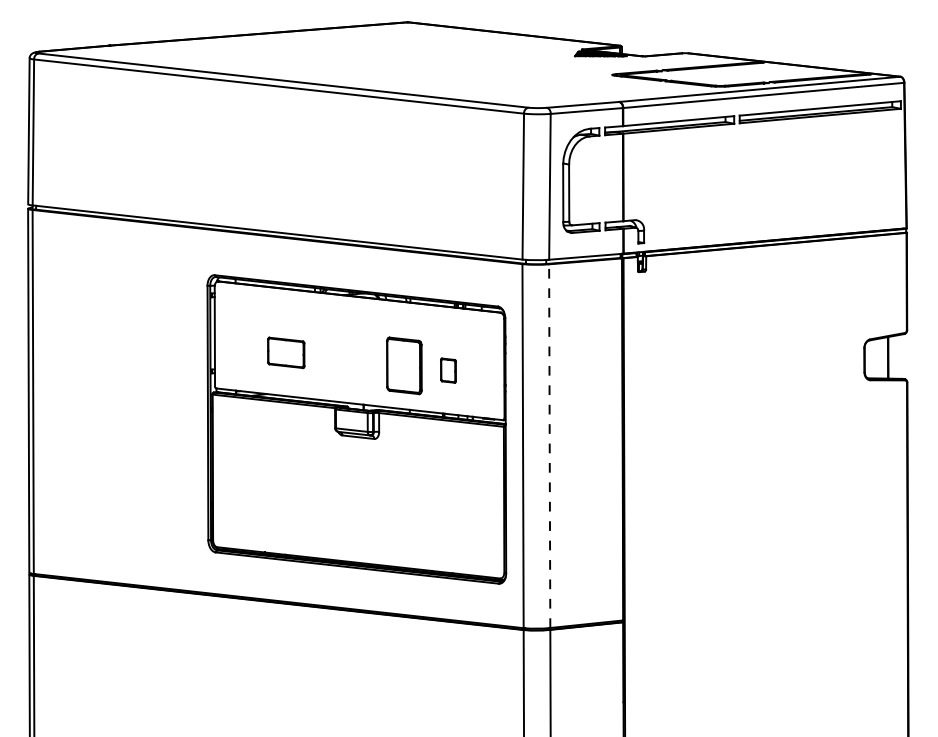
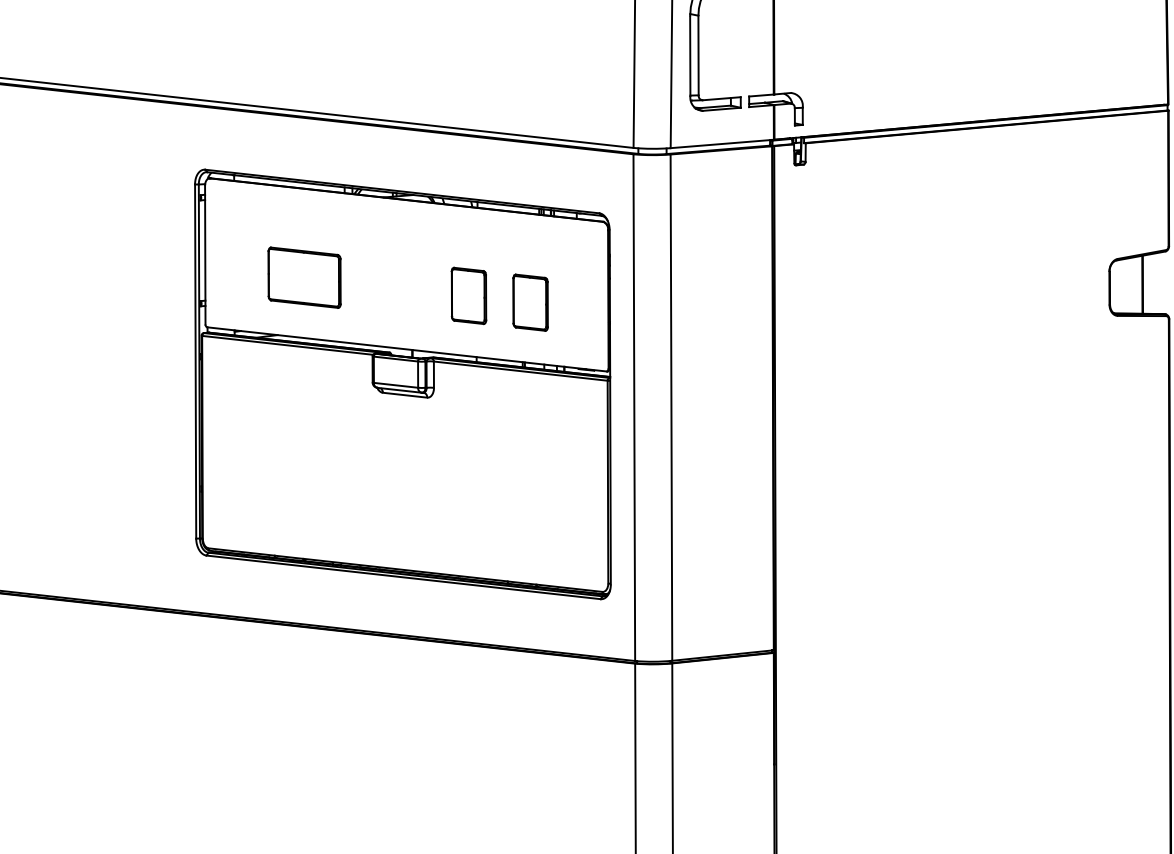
part: (286, 352) -> (305, 277), size x1.43
part: (403, 365) -> (467, 295), size x0.71
part: (448, 370) -> (530, 302), size x1.67
line: (549, 446) -> (671, 408), dashed -> solid

